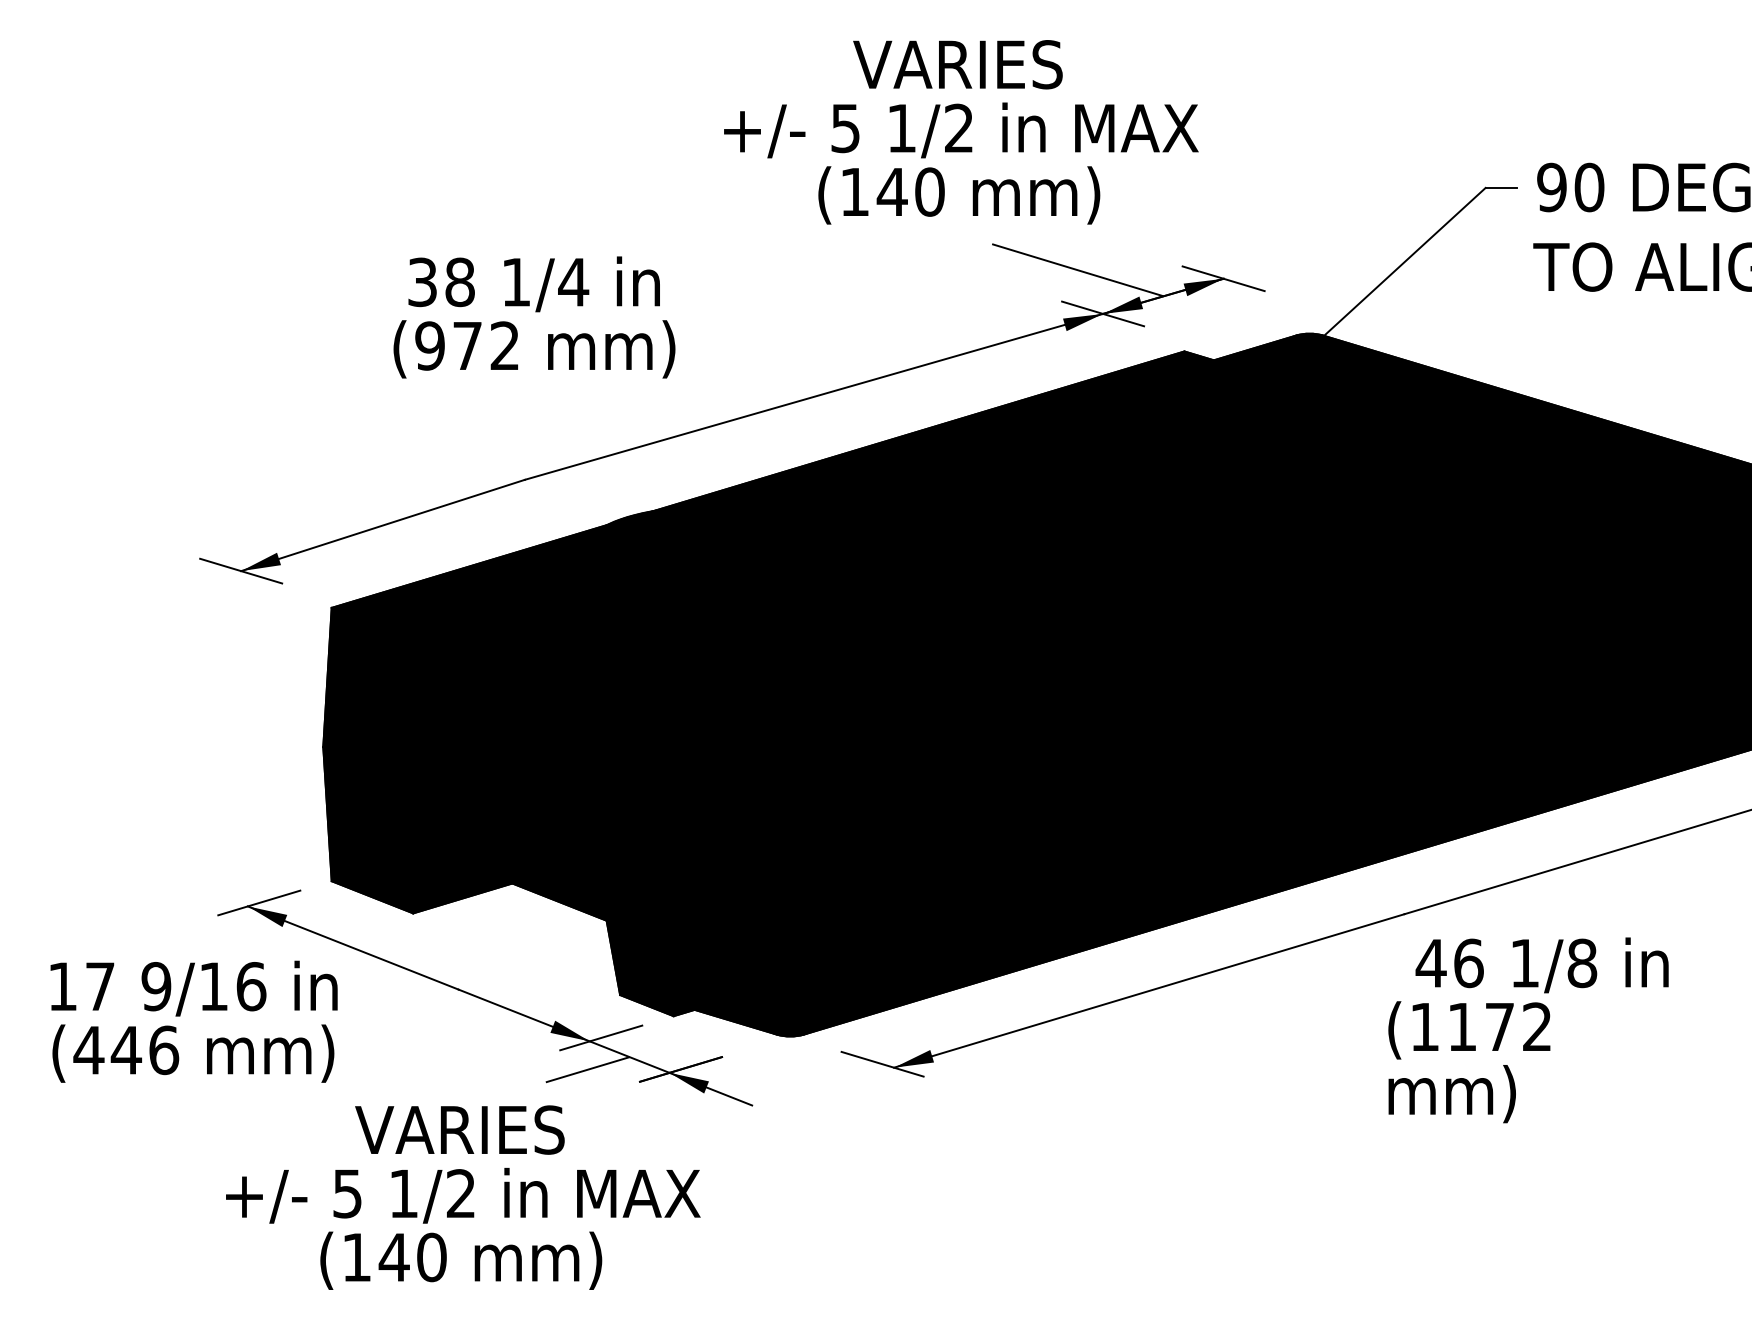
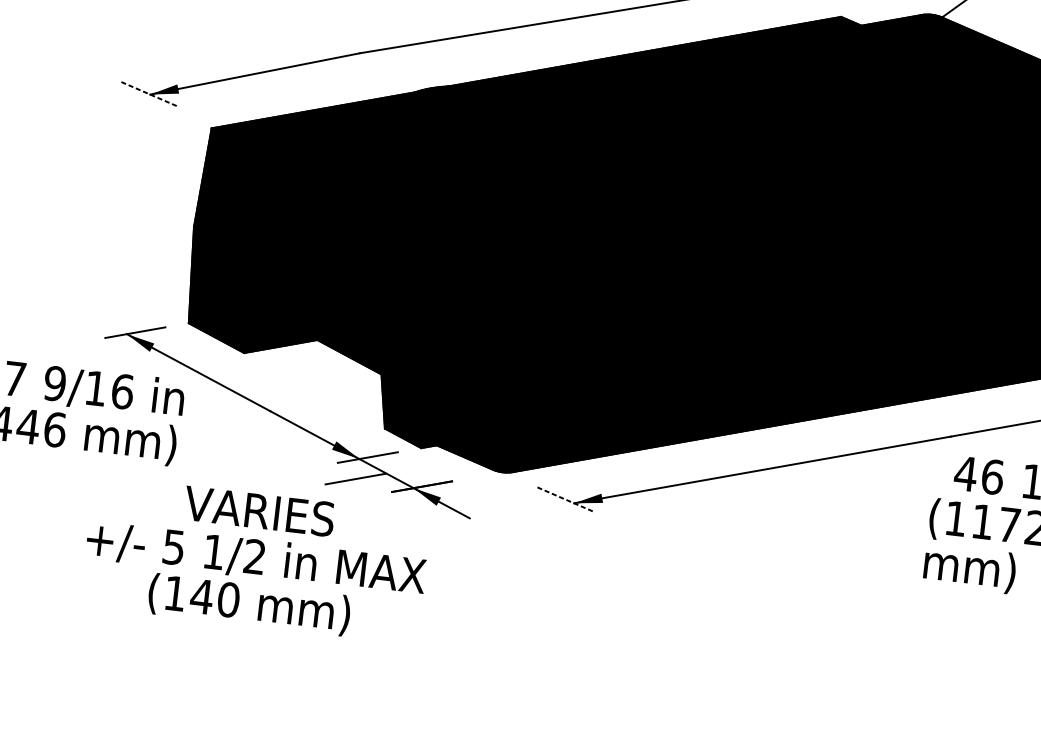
line: (241, 571) -> (150, 94), solid -> dashed
line: (882, 1064) -> (566, 500), solid -> dashed

